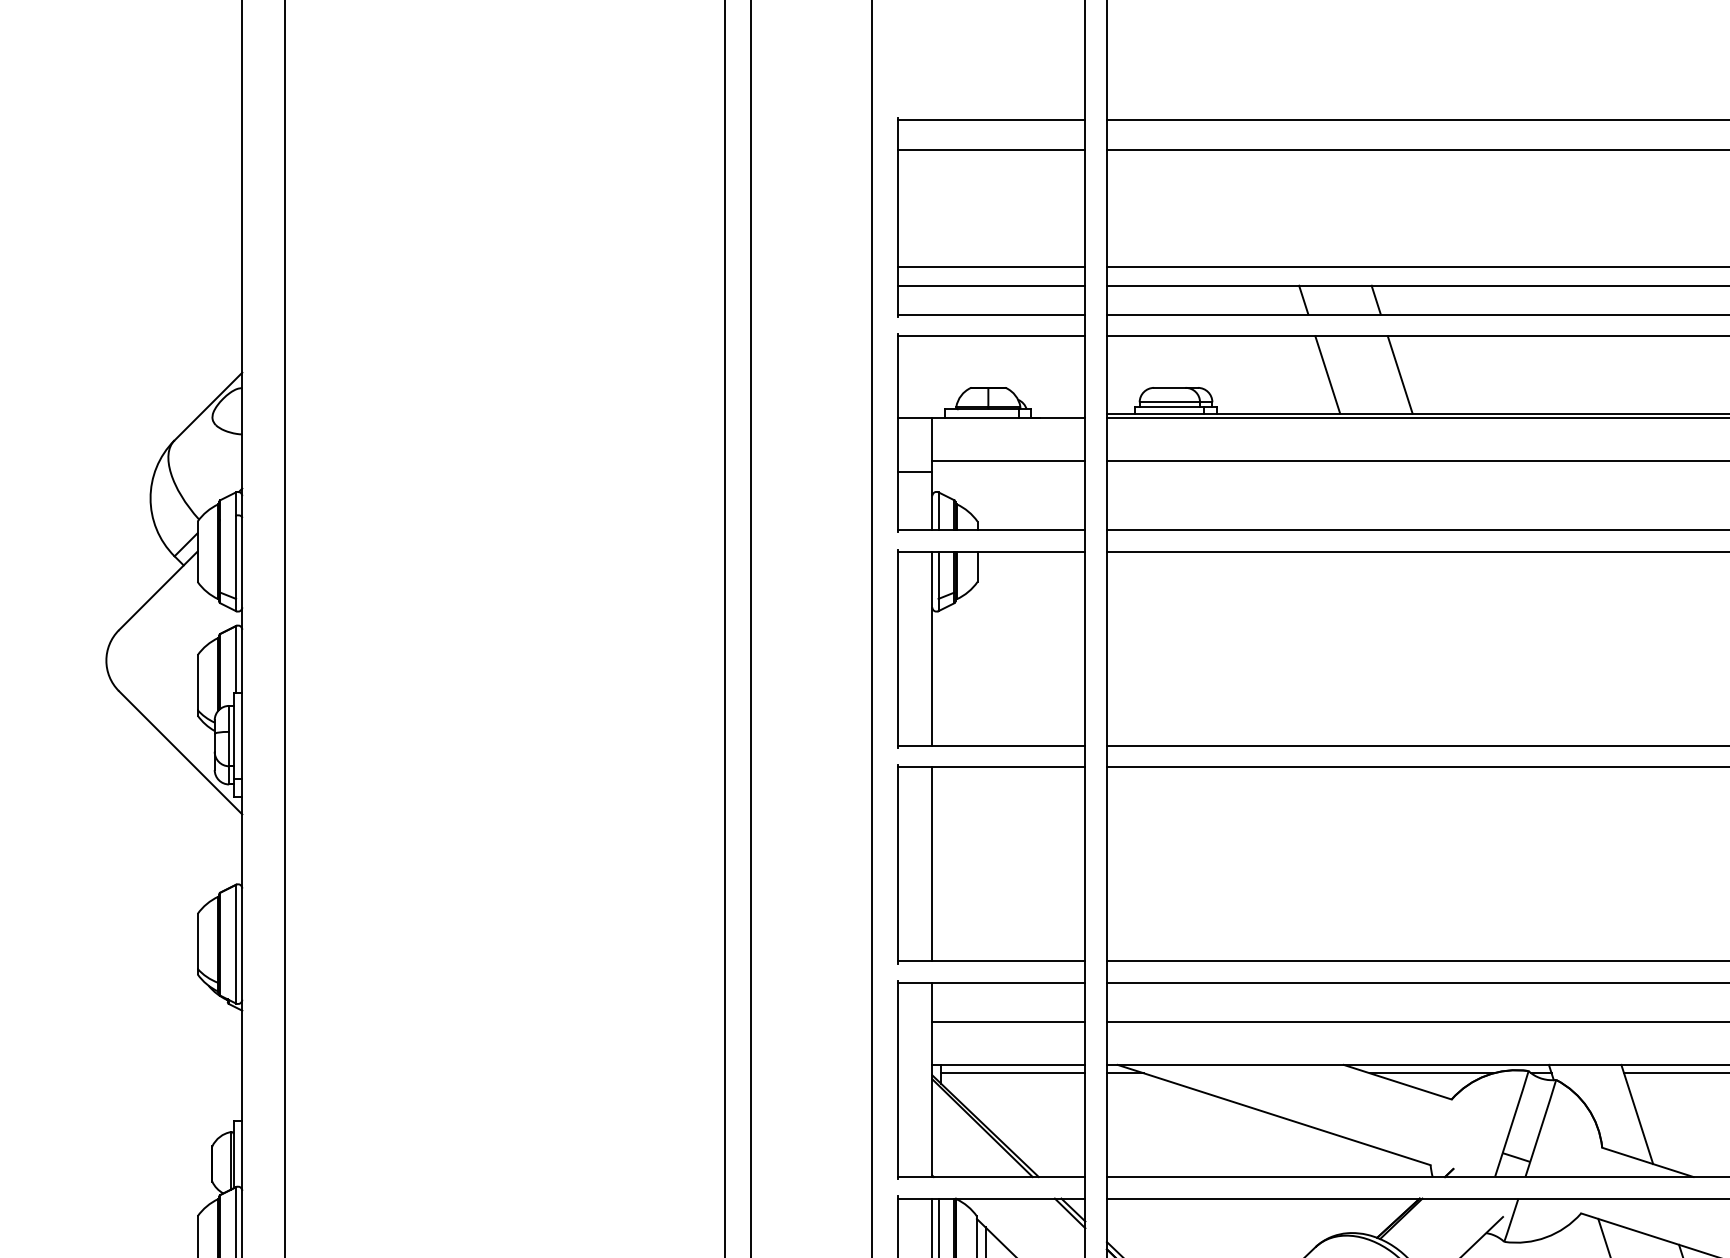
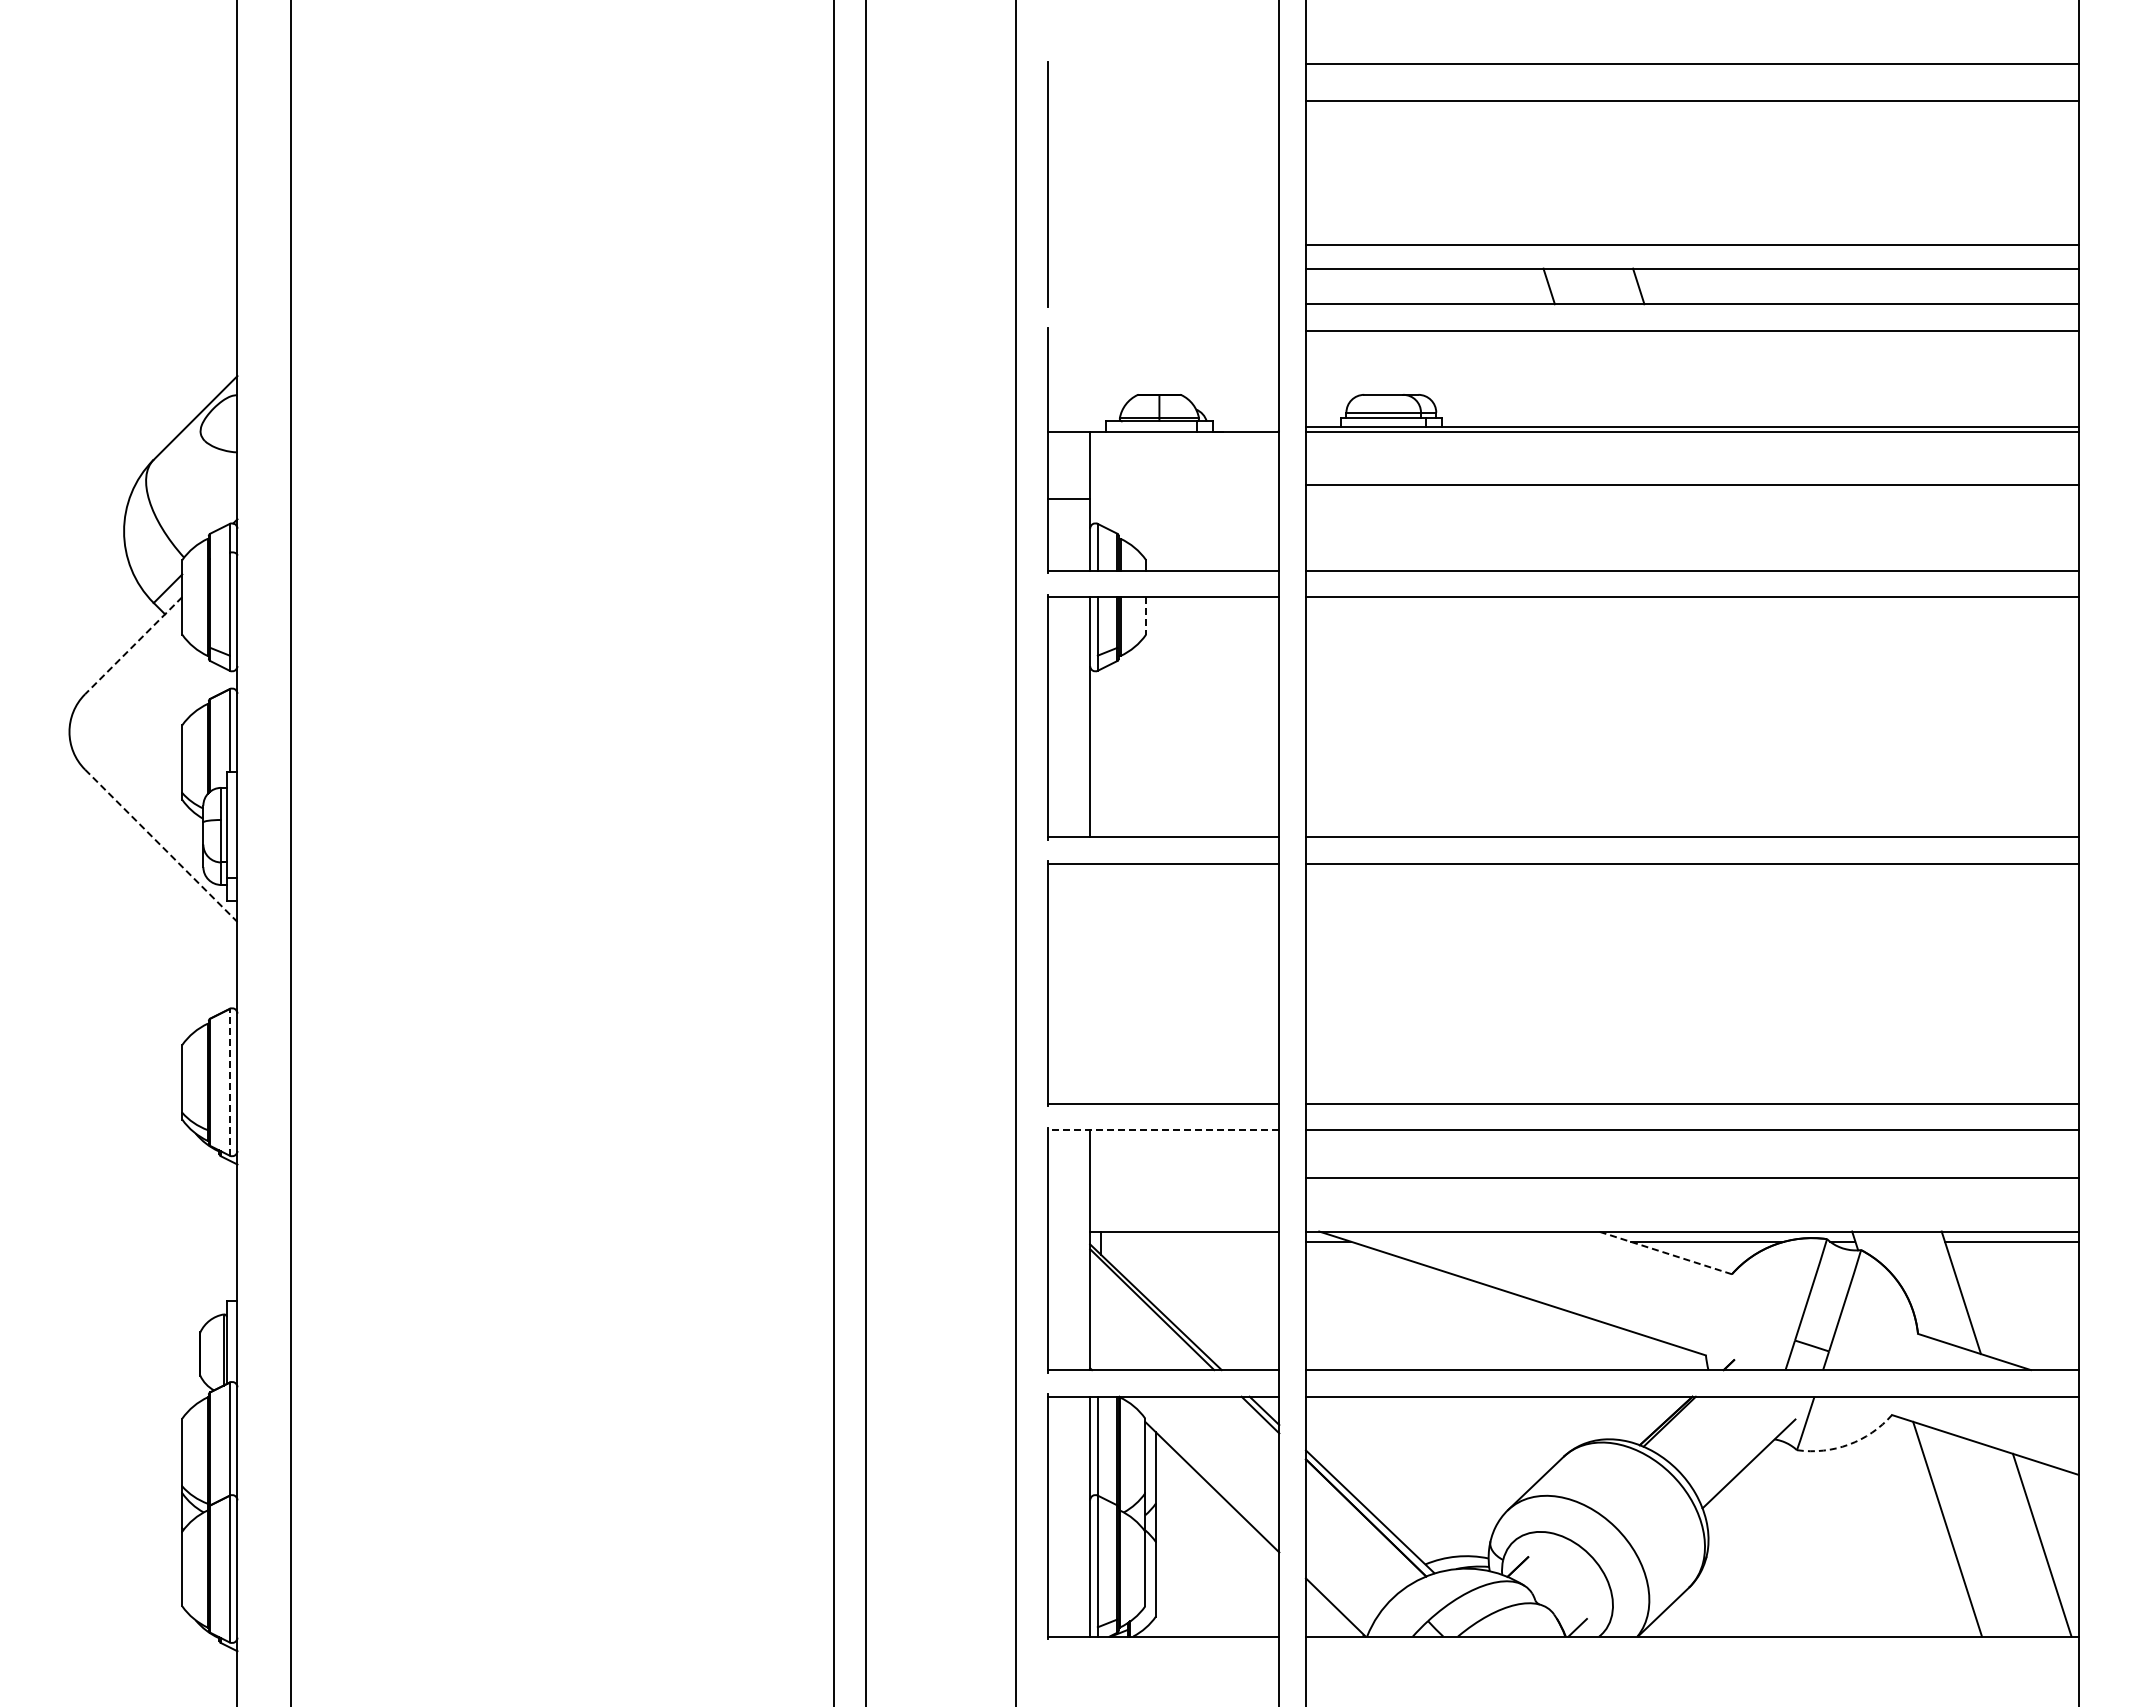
line: (991, 120) -> (1163, 64), removed
line: (991, 149) -> (1163, 100), removed
line: (991, 266) -> (1163, 244), removed
line: (991, 285) -> (1163, 268), removed
line: (991, 314) -> (1163, 304), removed
line: (991, 335) -> (1163, 330), removed
line: (1327, 374) -> (1578, 378), removed
line: (1400, 374) -> (1668, 378), removed
line: (1008, 461) -> (1184, 485), removed
line: (977, 567) -> (1146, 616), solid -> dashed
line: (158, 590) -> (133, 645), solid -> dashed
line: (180, 752) -> (161, 845), solid -> dashed
line: (932, 864) -> (1090, 983), removed
line: (235, 943) -> (229, 1081), solid -> dashed
line: (991, 983) -> (1163, 1130), solid -> dashed
line: (1008, 1022) -> (1184, 1178), removed
line: (1012, 1072) -> (1189, 1241), removed
line: (1397, 1081) -> (1664, 1252), solid -> dashed
arc: (1545, 1237) -> (1848, 1444), solid -> dashed

